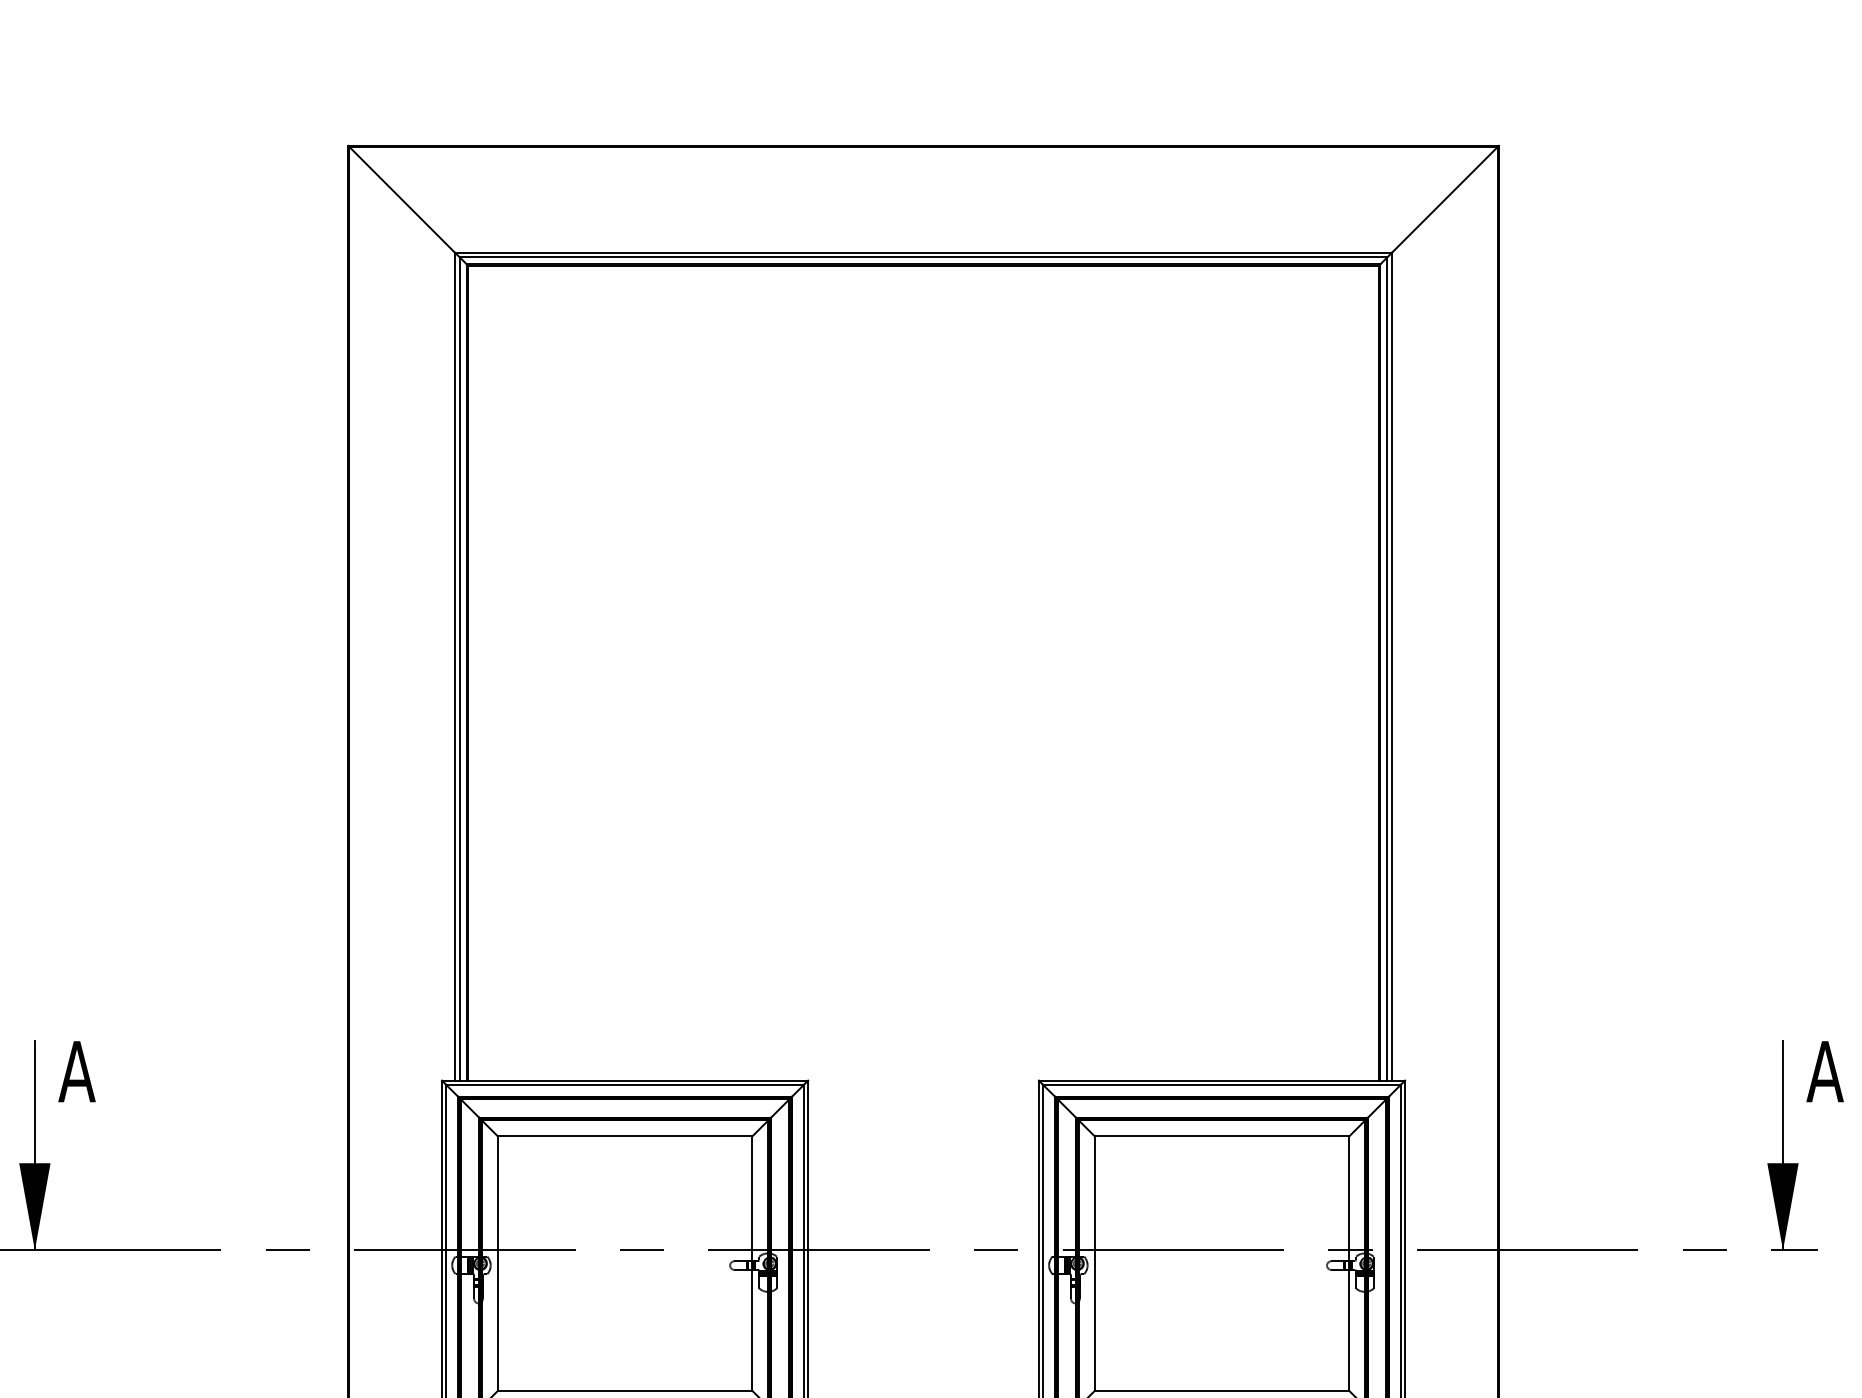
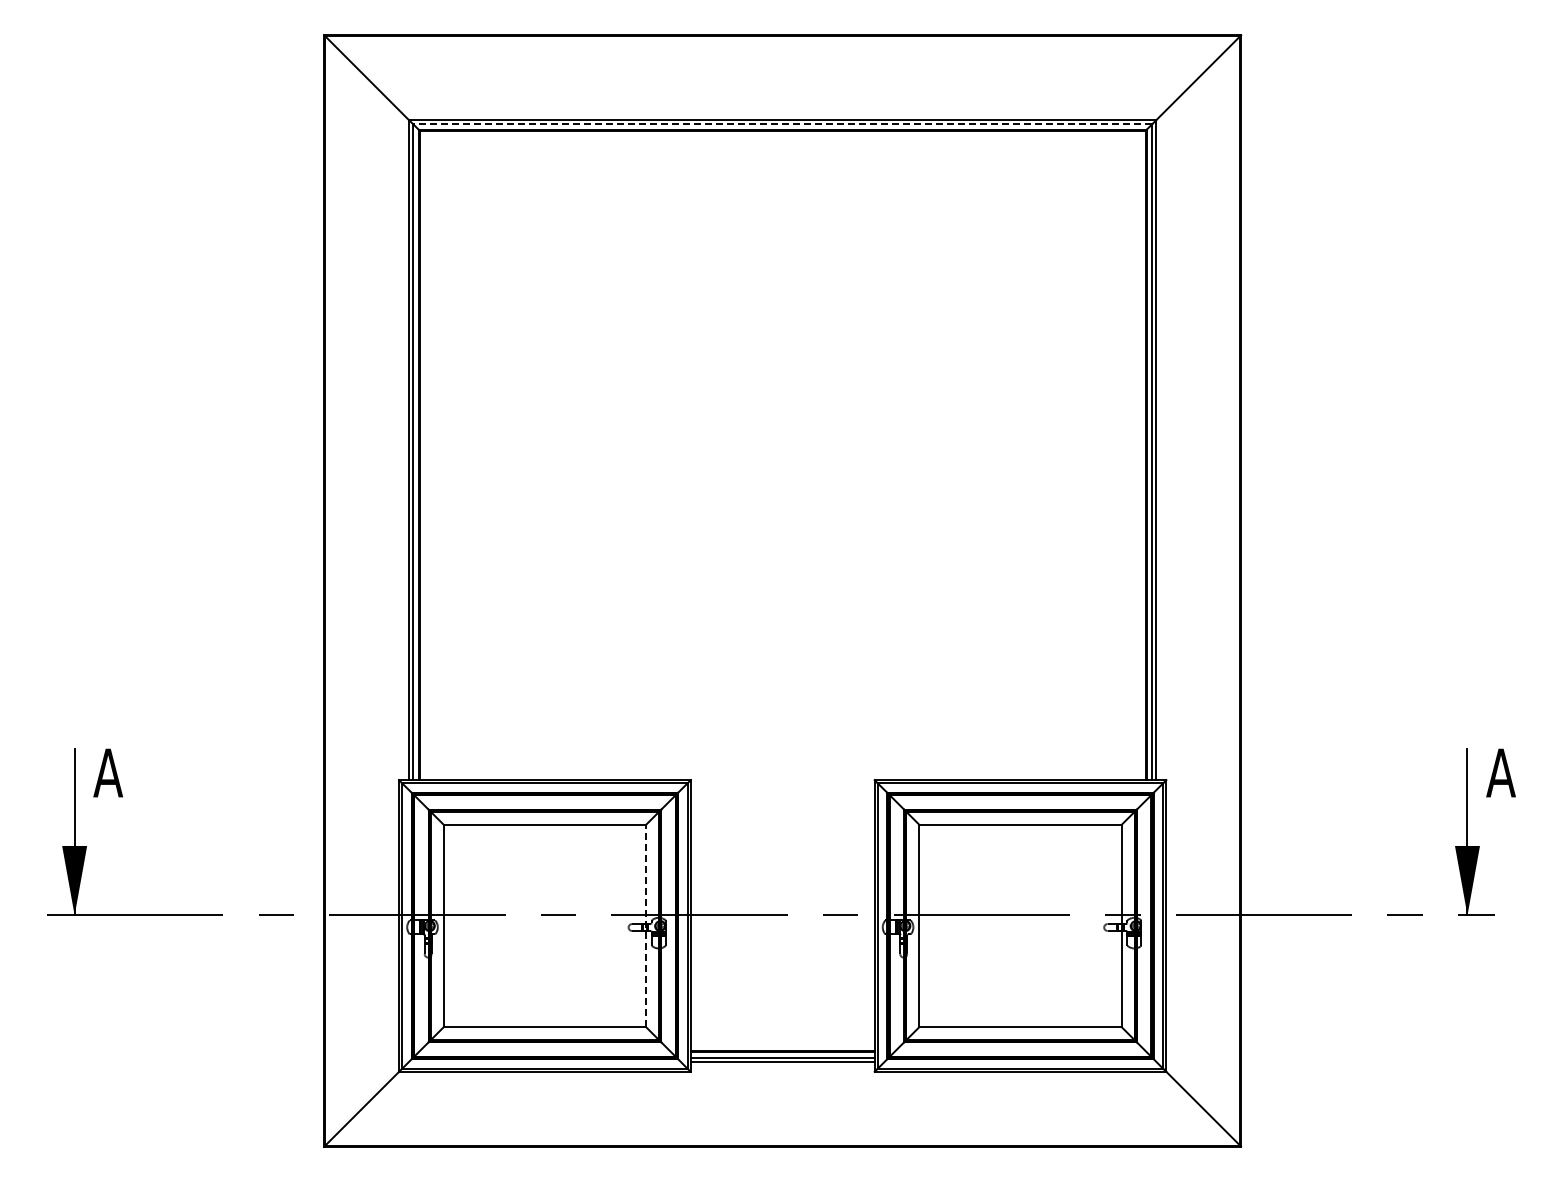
line: (923, 257) -> (782, 124), solid -> dashed
line: (752, 1263) -> (646, 925), solid -> dashed

